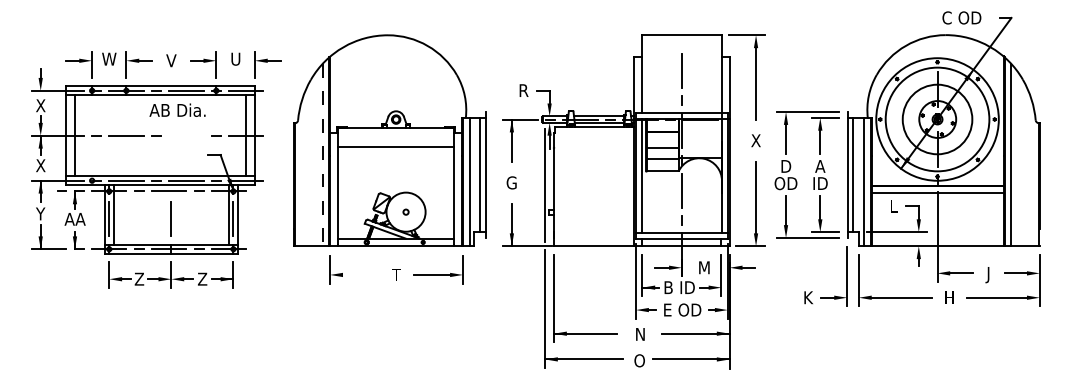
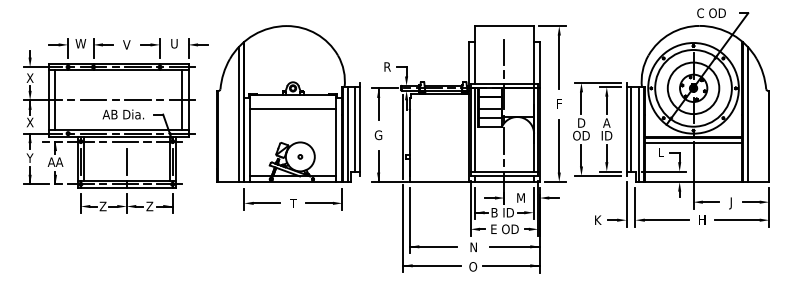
text: (177, 110) -> (123, 114), moved
line: (185, 135) -> (137, 100), added
text: (754, 139) -> (558, 103), X -> F
line: (322, 156) -> (238, 115), dashed -> solid
line: (360, 275) -> (266, 203), added

